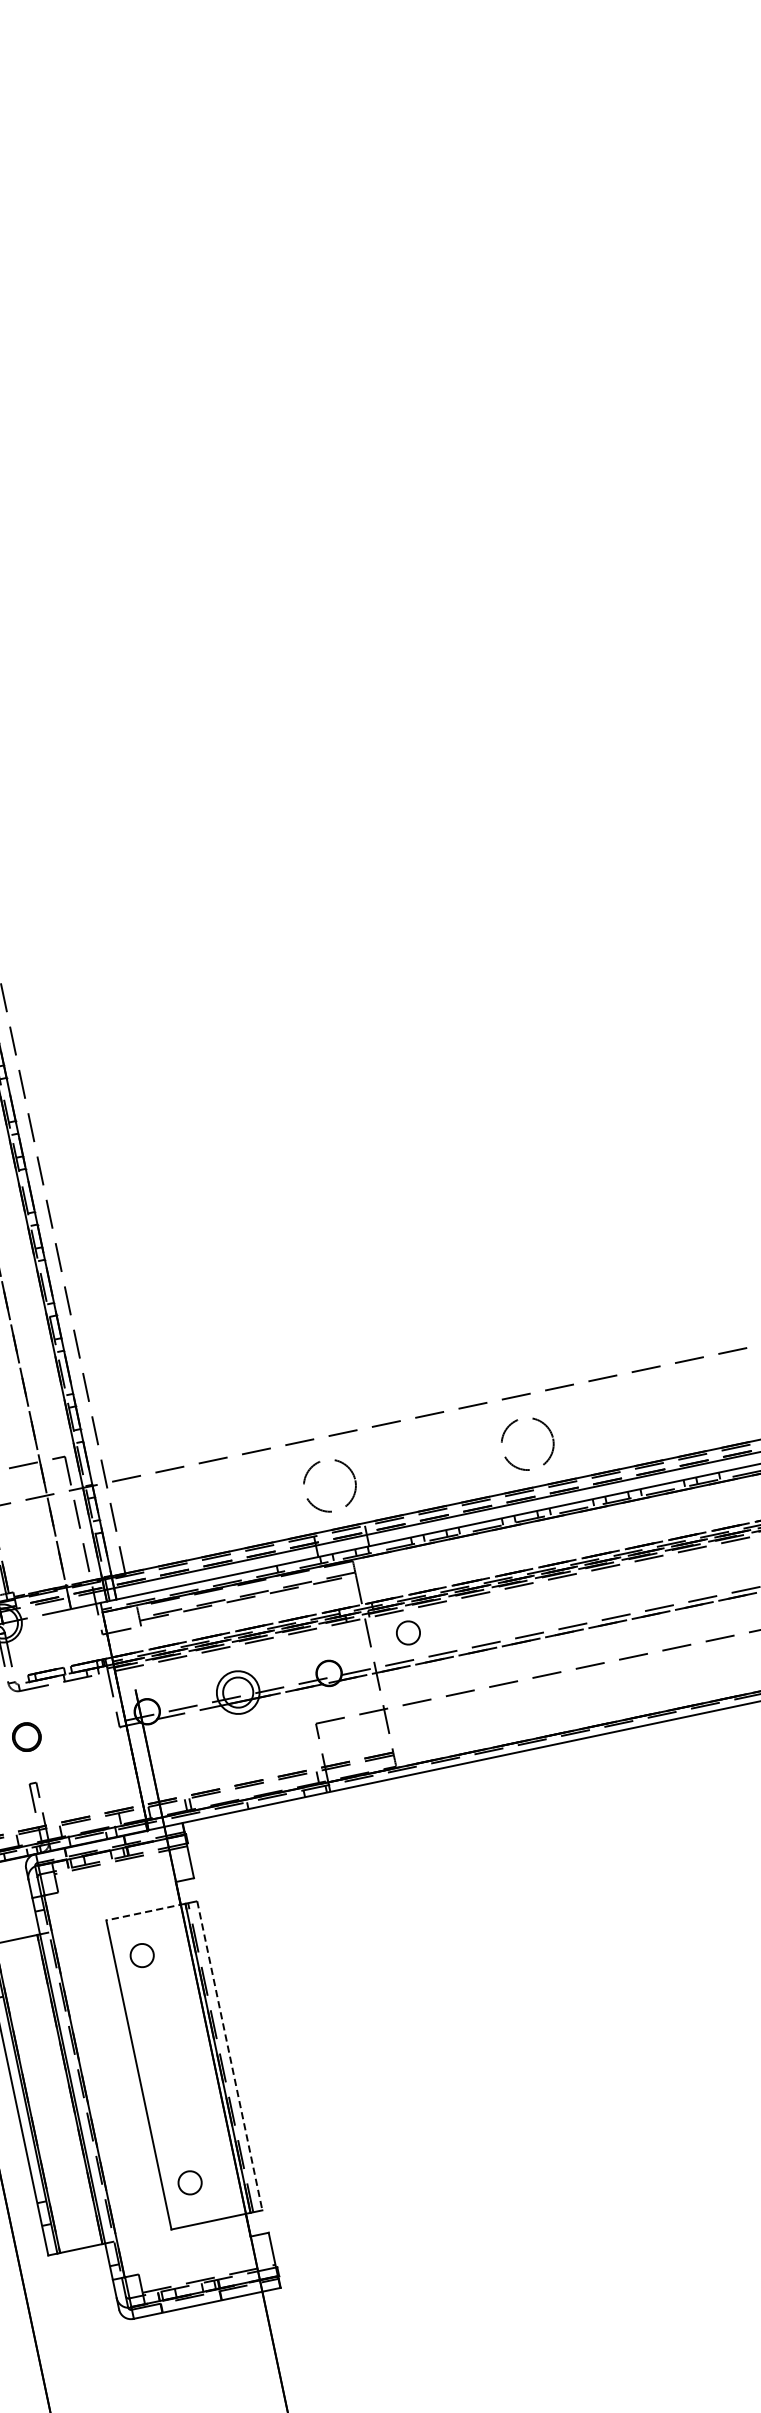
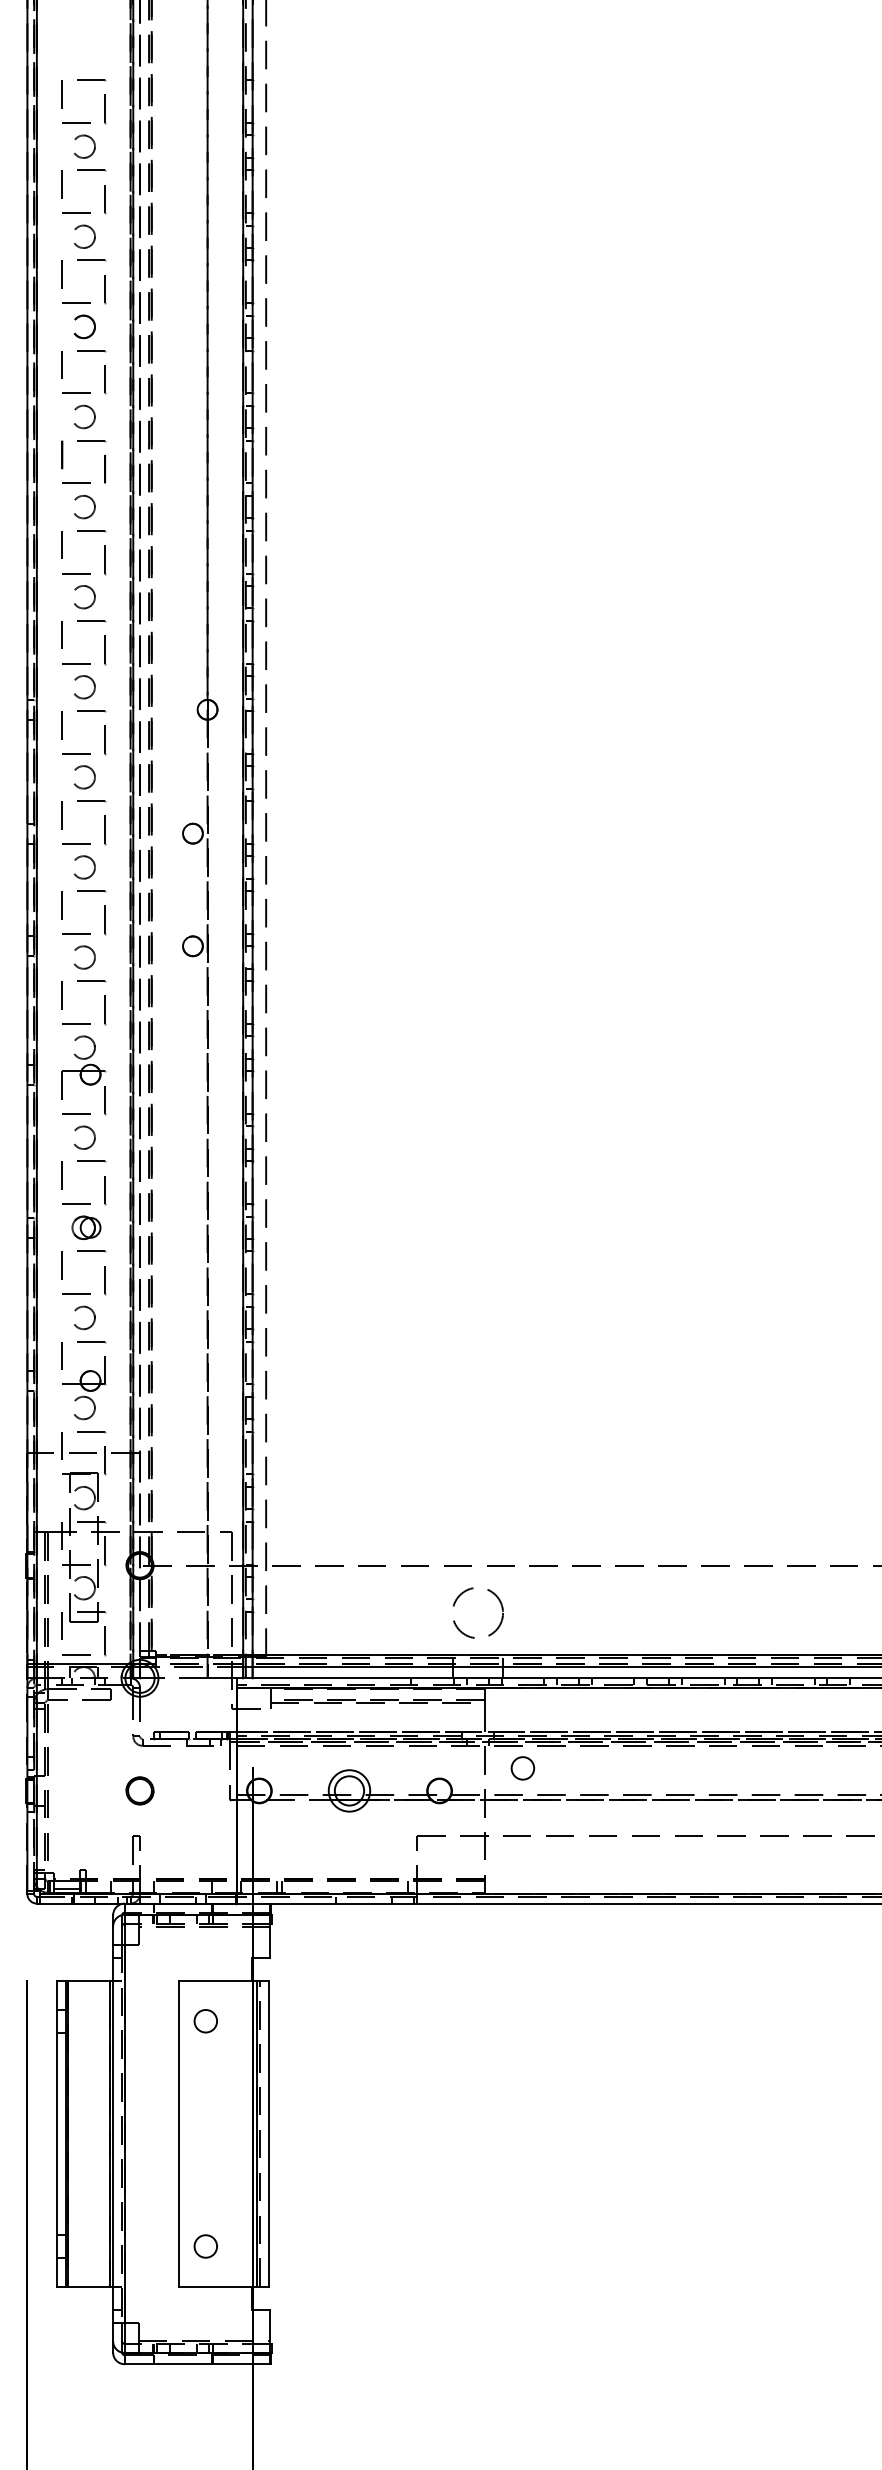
circle: (527, 1443) -> (673, 1612), removed
line: (145, 1911) -> (217, 1980), dashed -> solid
line: (229, 2056) -> (268, 2134), dashed -> solid

